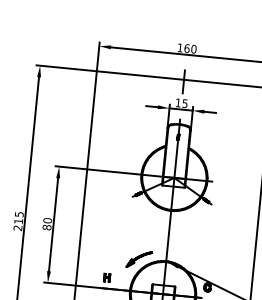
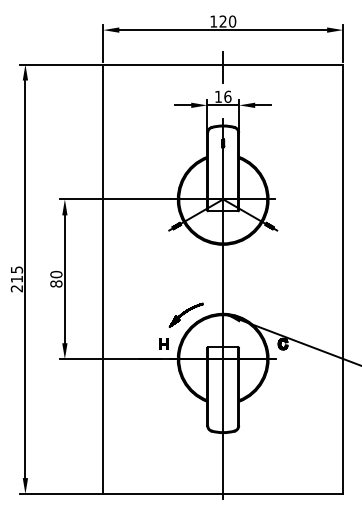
text: (186, 48) -> (222, 21), 160 -> 120
text: (184, 103) -> (227, 96), 15 -> 16
part: (106, 277) -> (163, 343), moved

